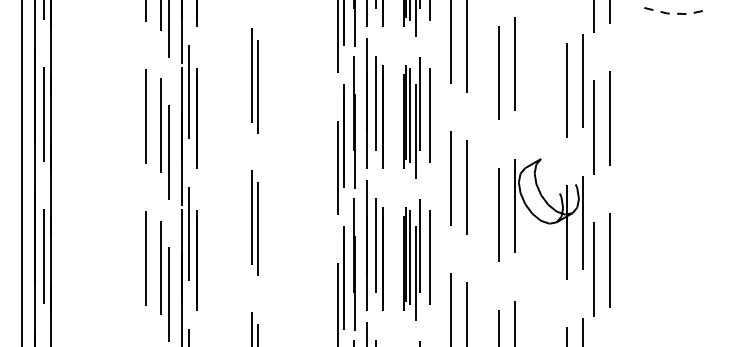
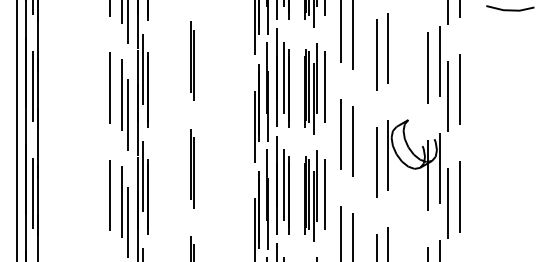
line: (677, 13) -> (511, 10), dashed -> solid

